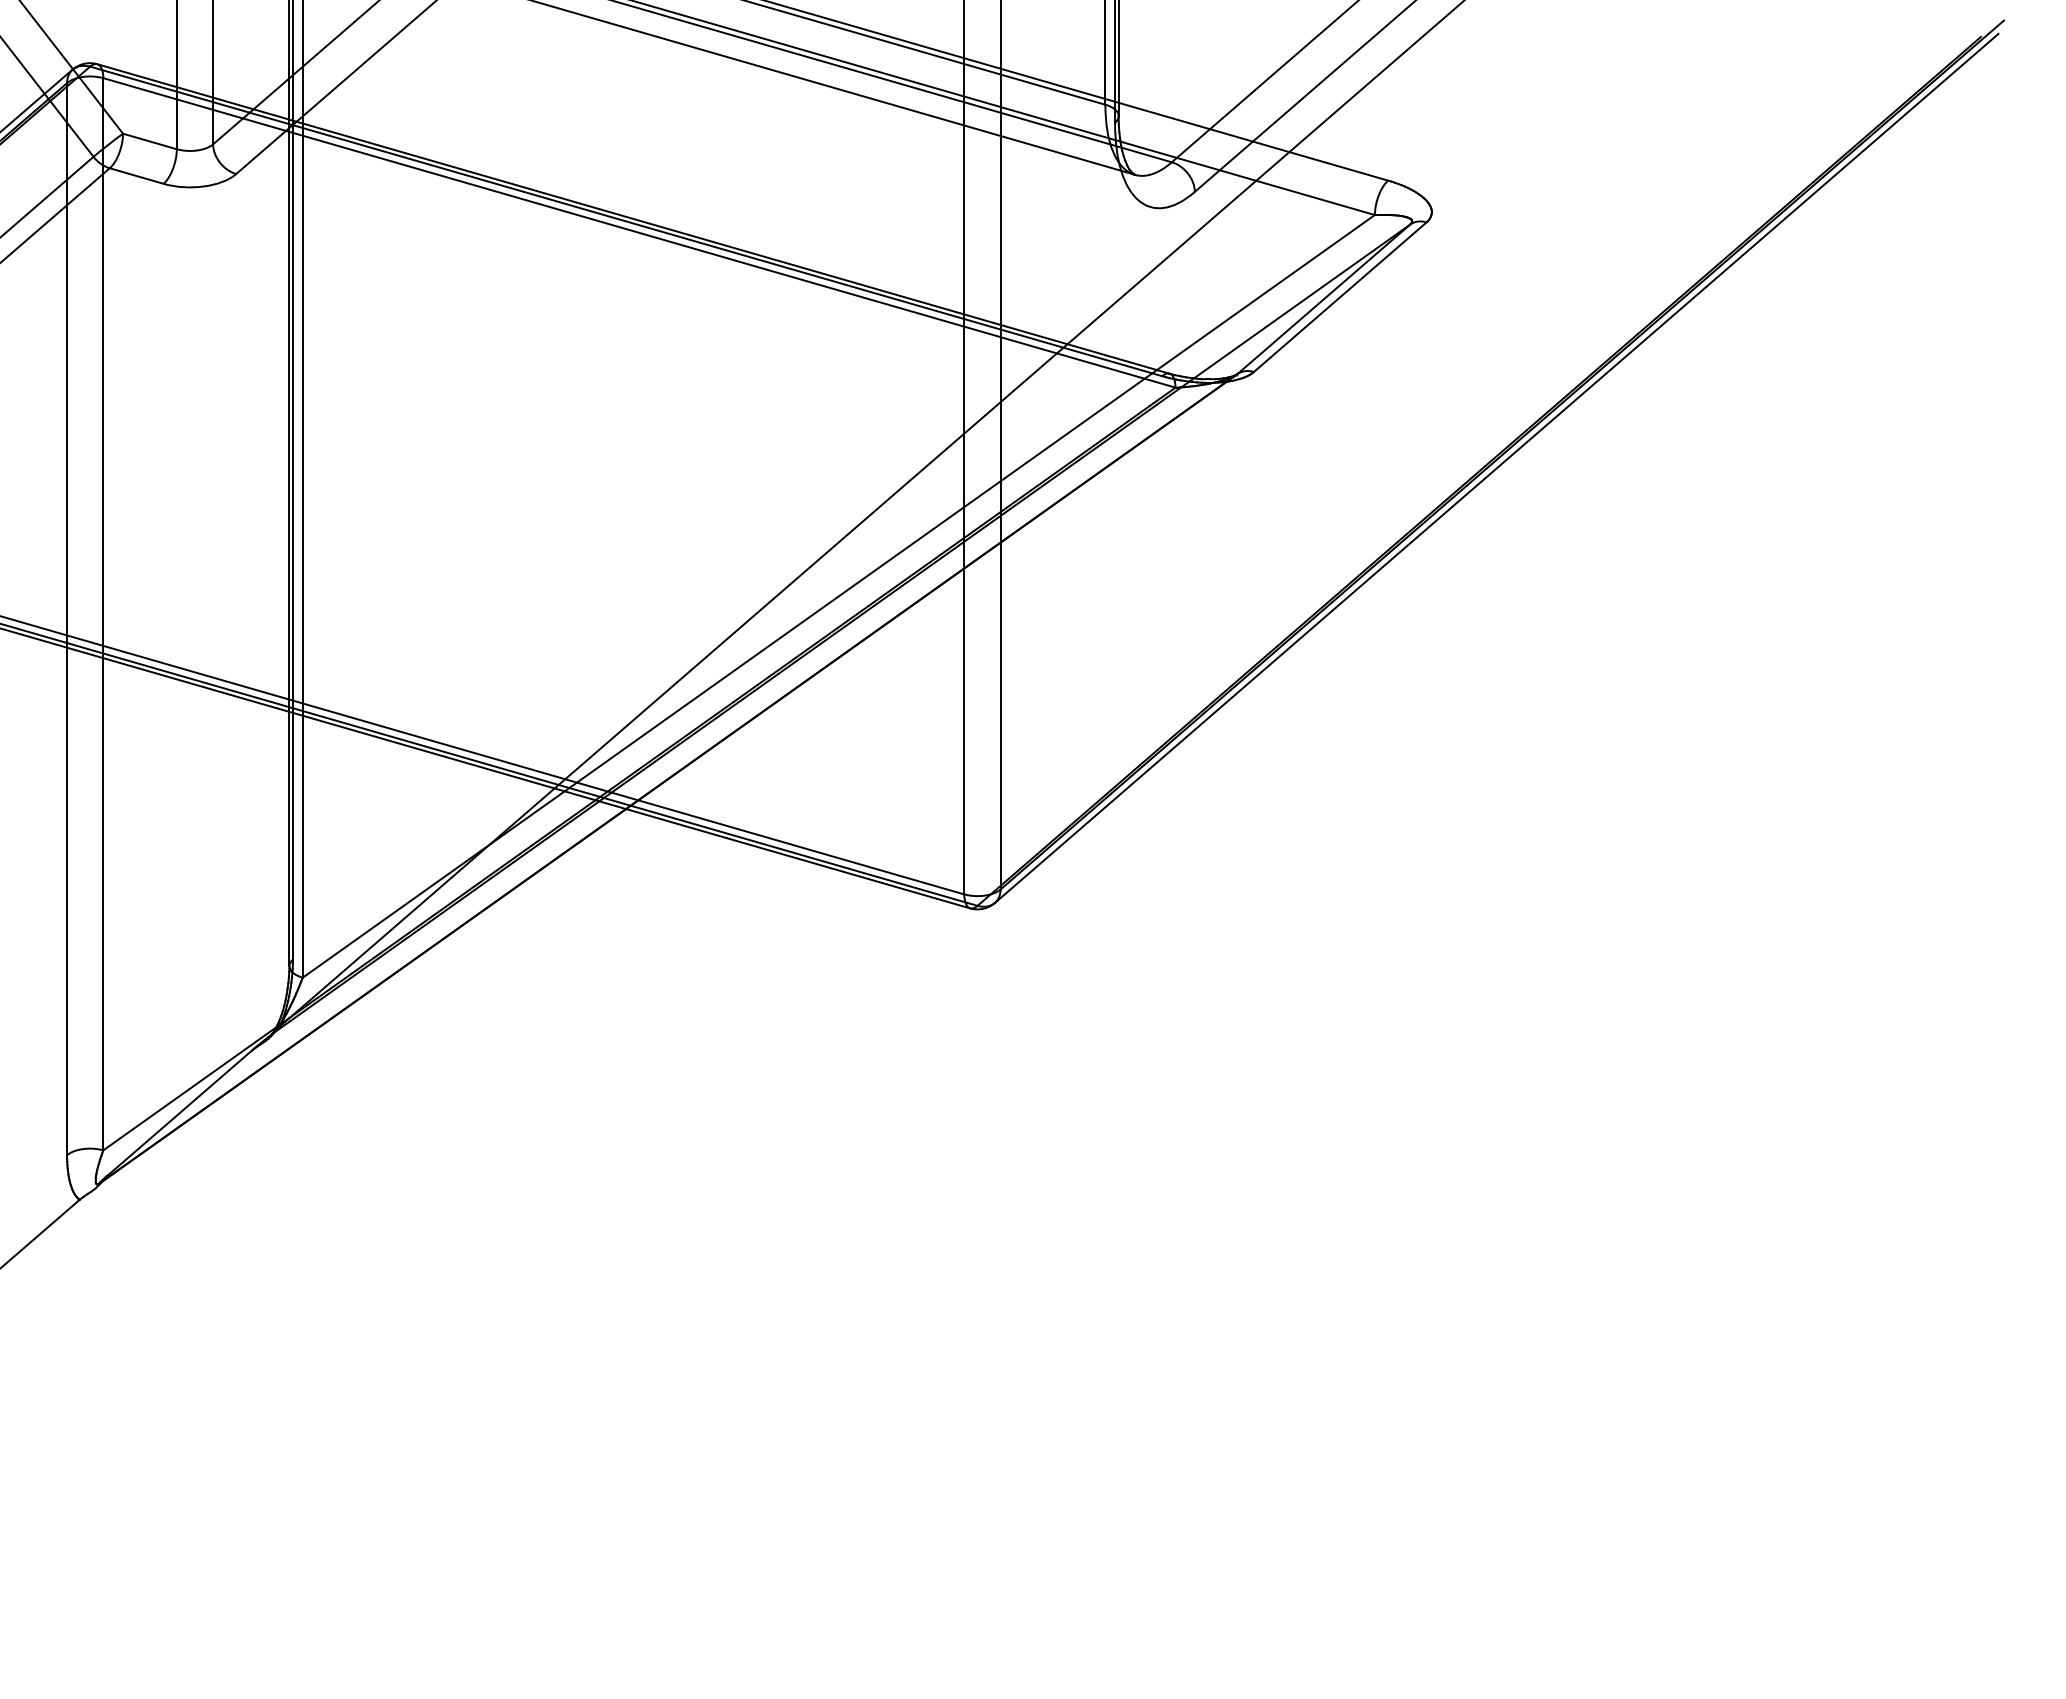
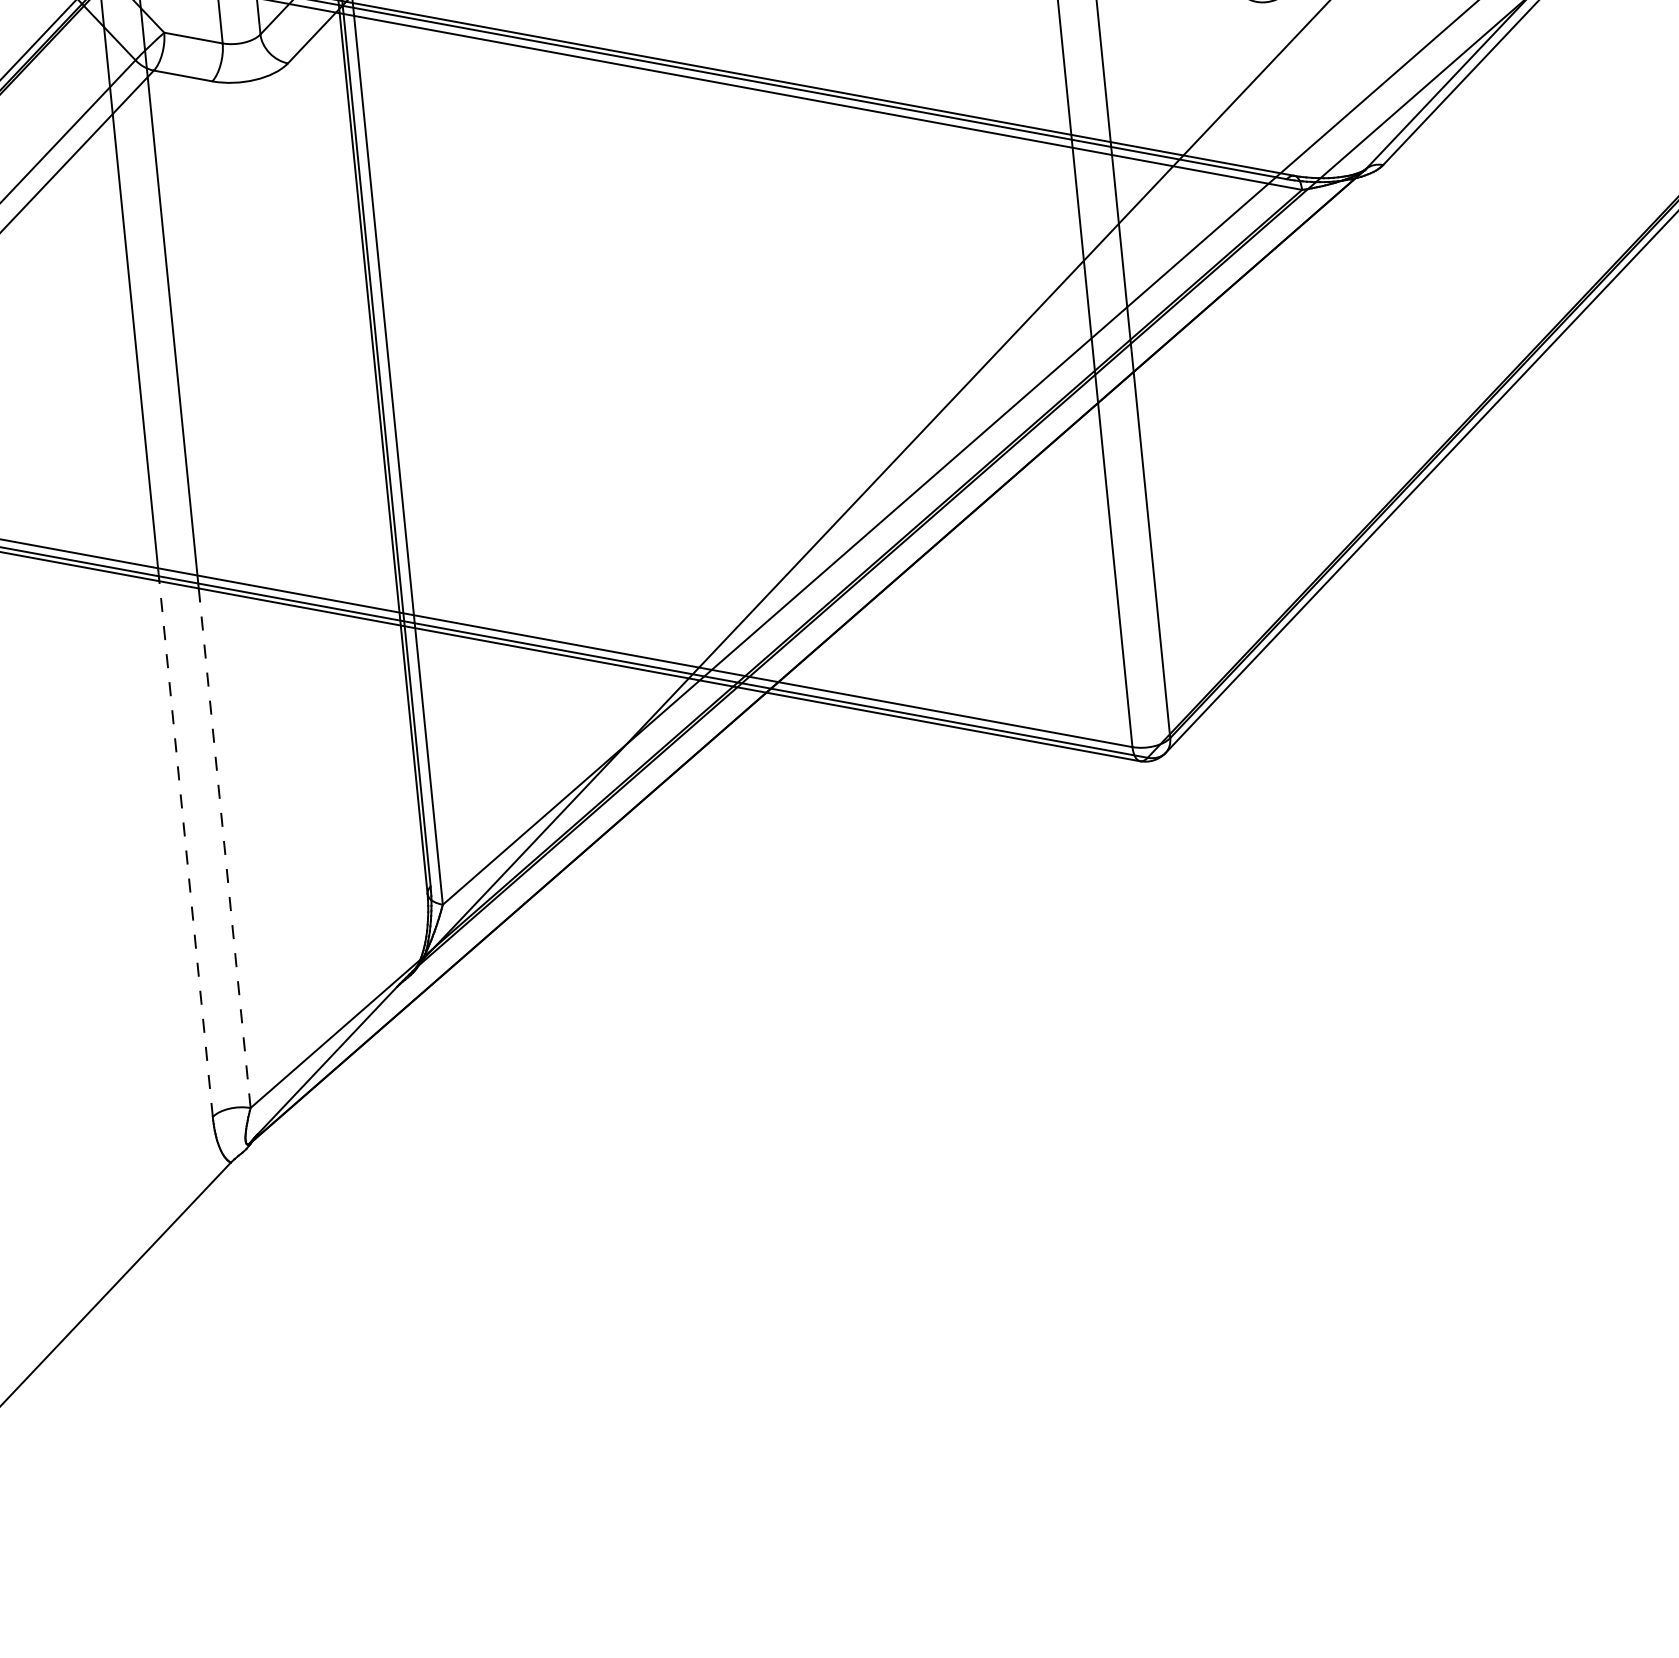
line: (67, 901) -> (186, 849), solid -> dashed
line: (103, 904) -> (224, 848), solid -> dashed

